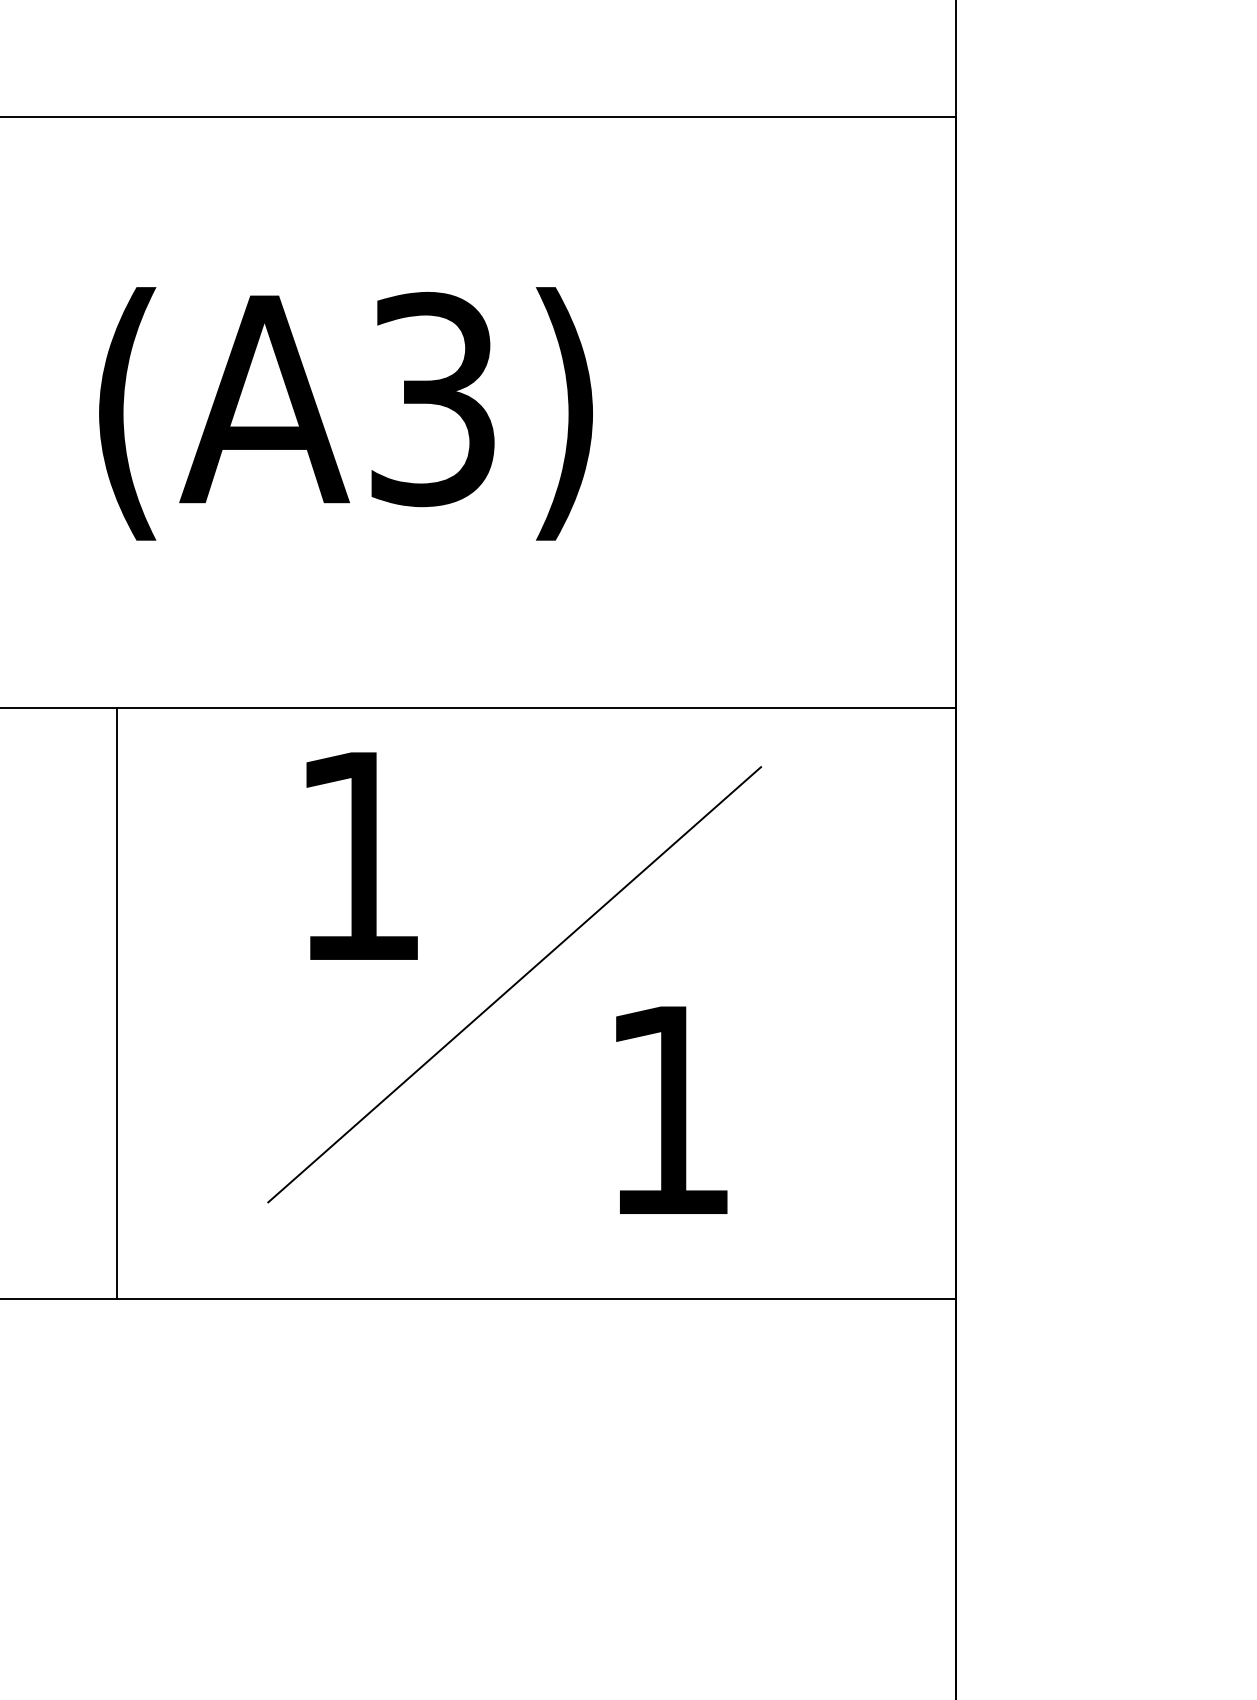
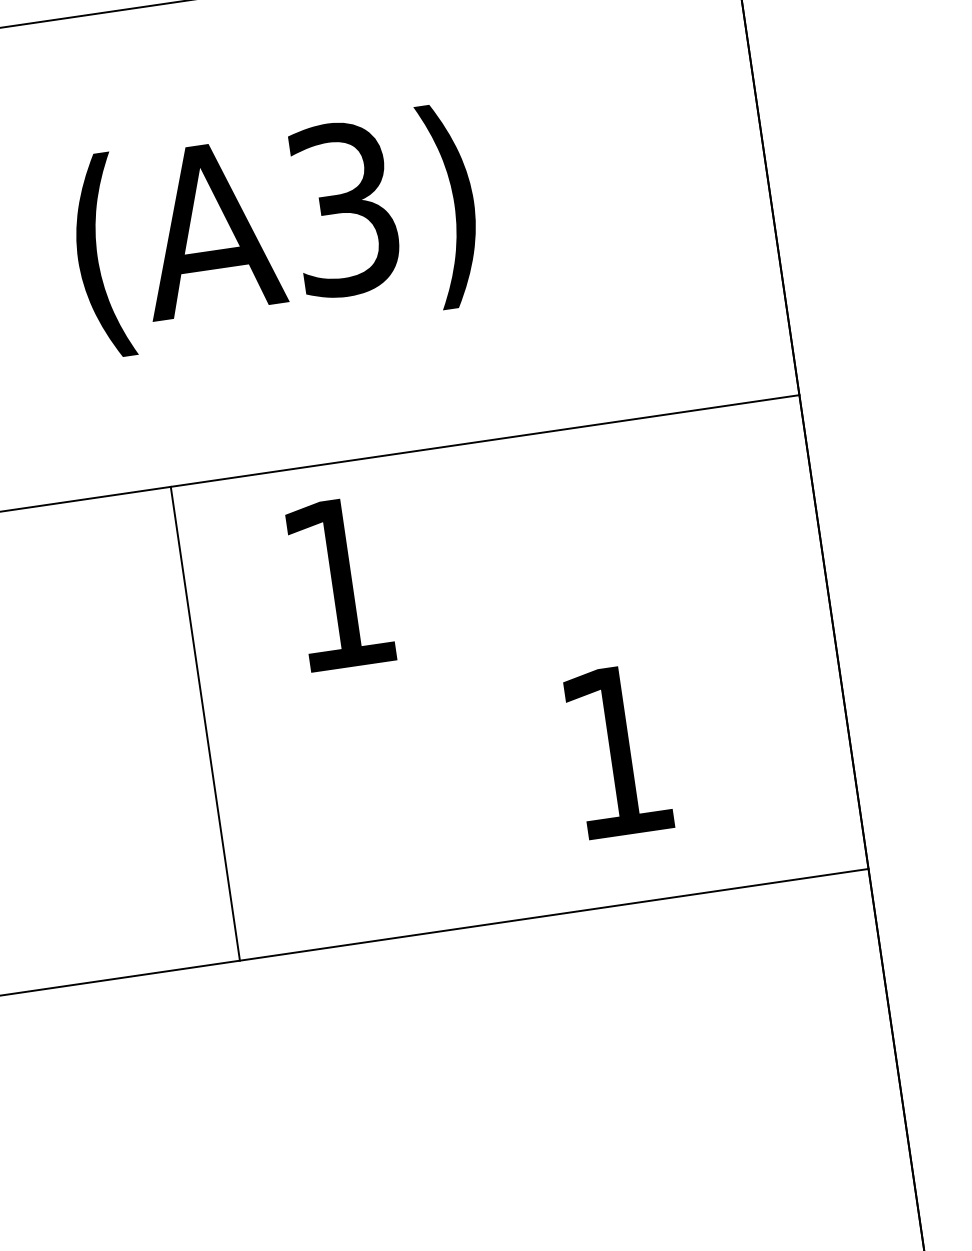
line: (514, 984) -> (477, 668), removed
line: (116, 1002) -> (204, 723), moved

